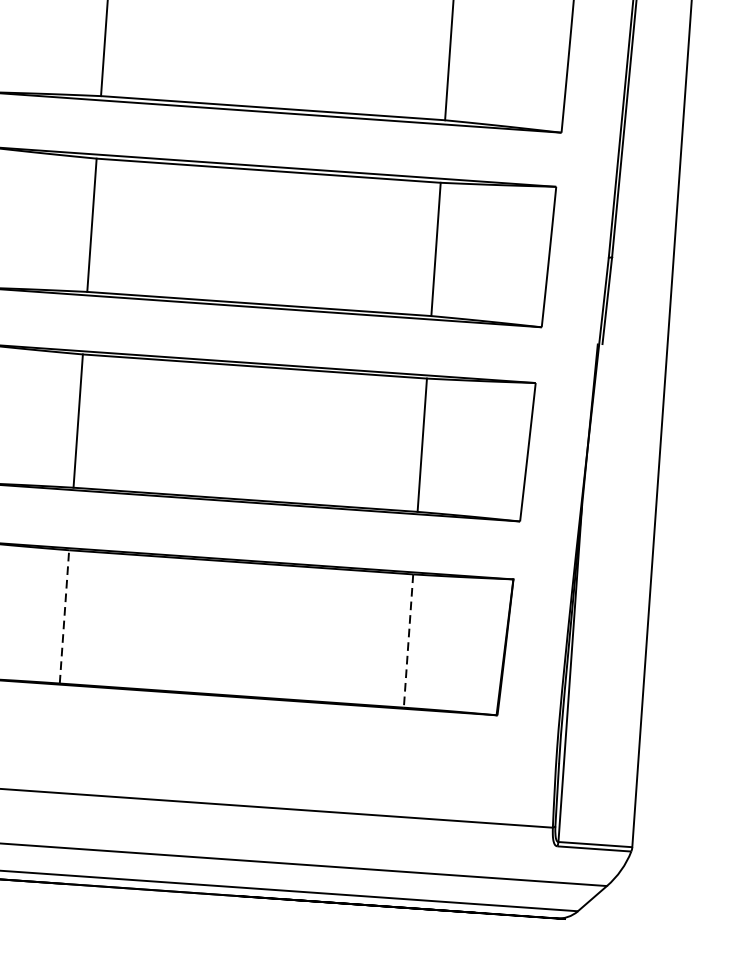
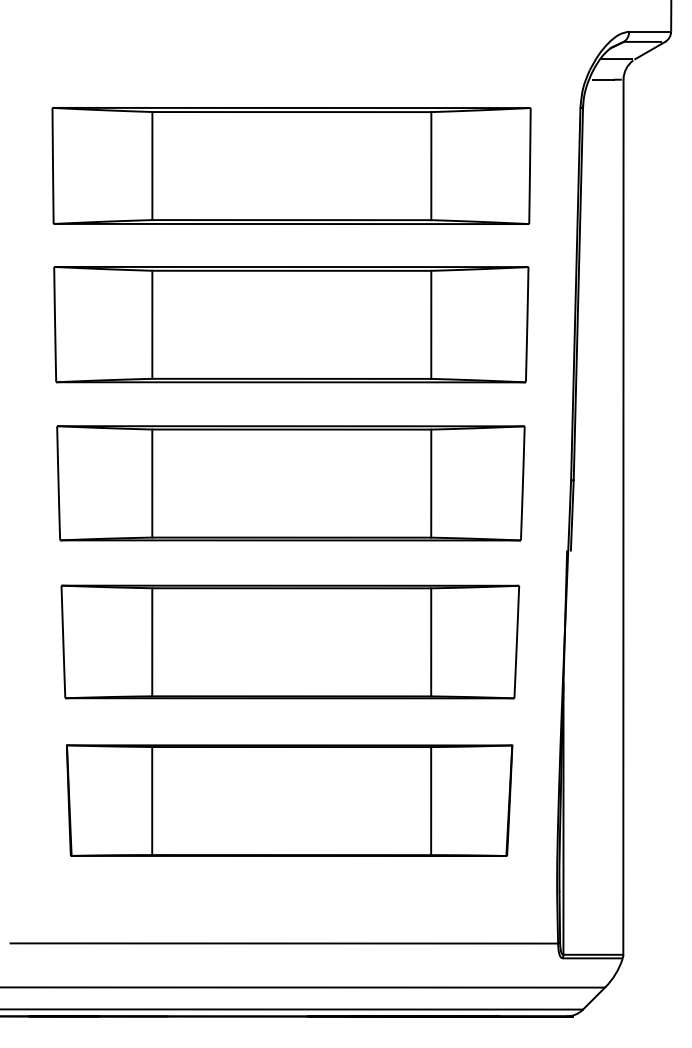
line: (64, 616) -> (152, 800), dashed -> solid
line: (408, 641) -> (431, 801), dashed -> solid

